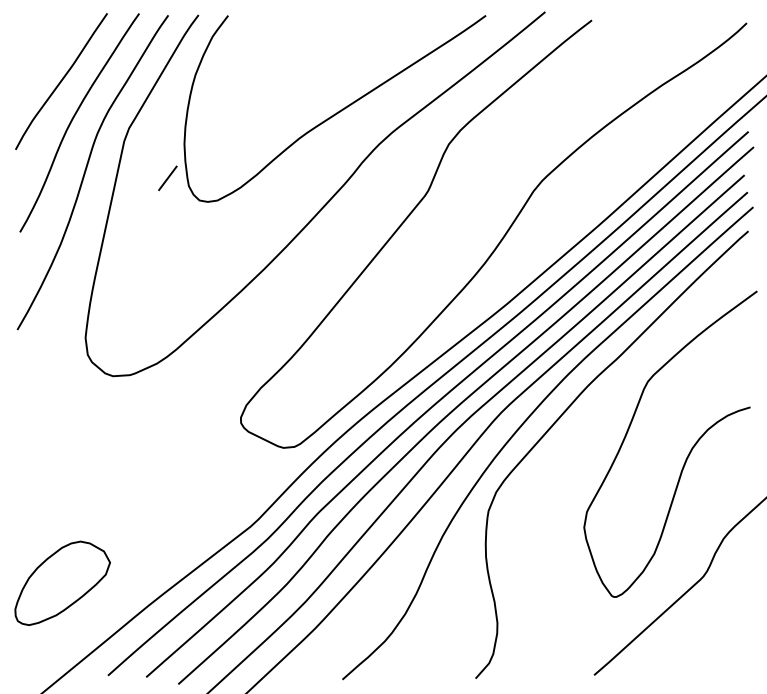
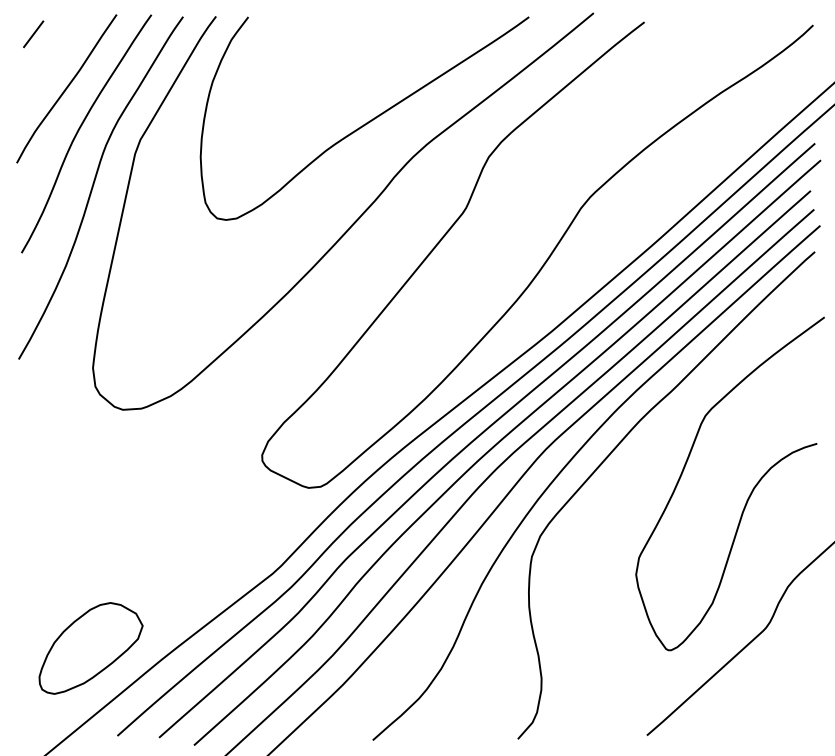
line: (167, 178) -> (33, 34), moved
part: (62, 583) -> (90, 648), moved

